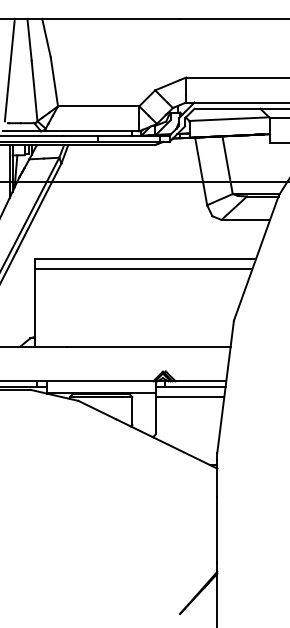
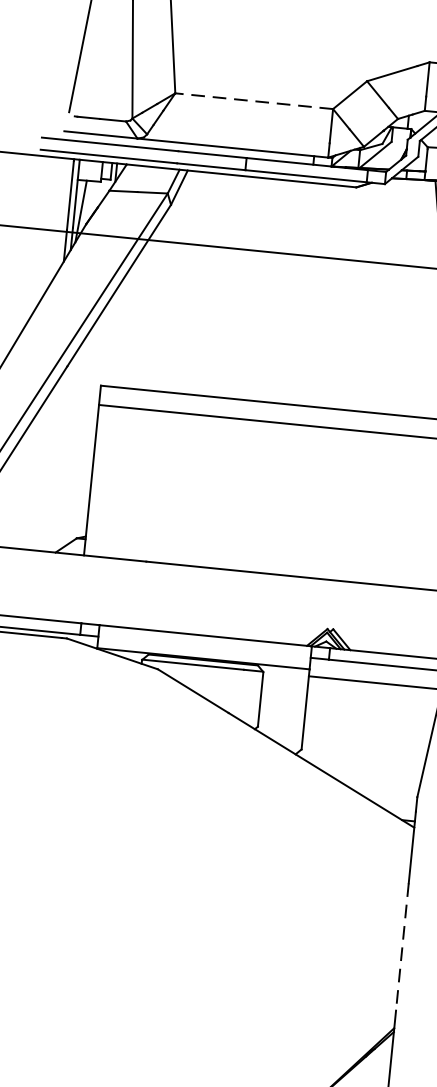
line: (98, 106) -> (253, 101), solid -> dashed
line: (217, 530) -> (402, 947), solid -> dashed

